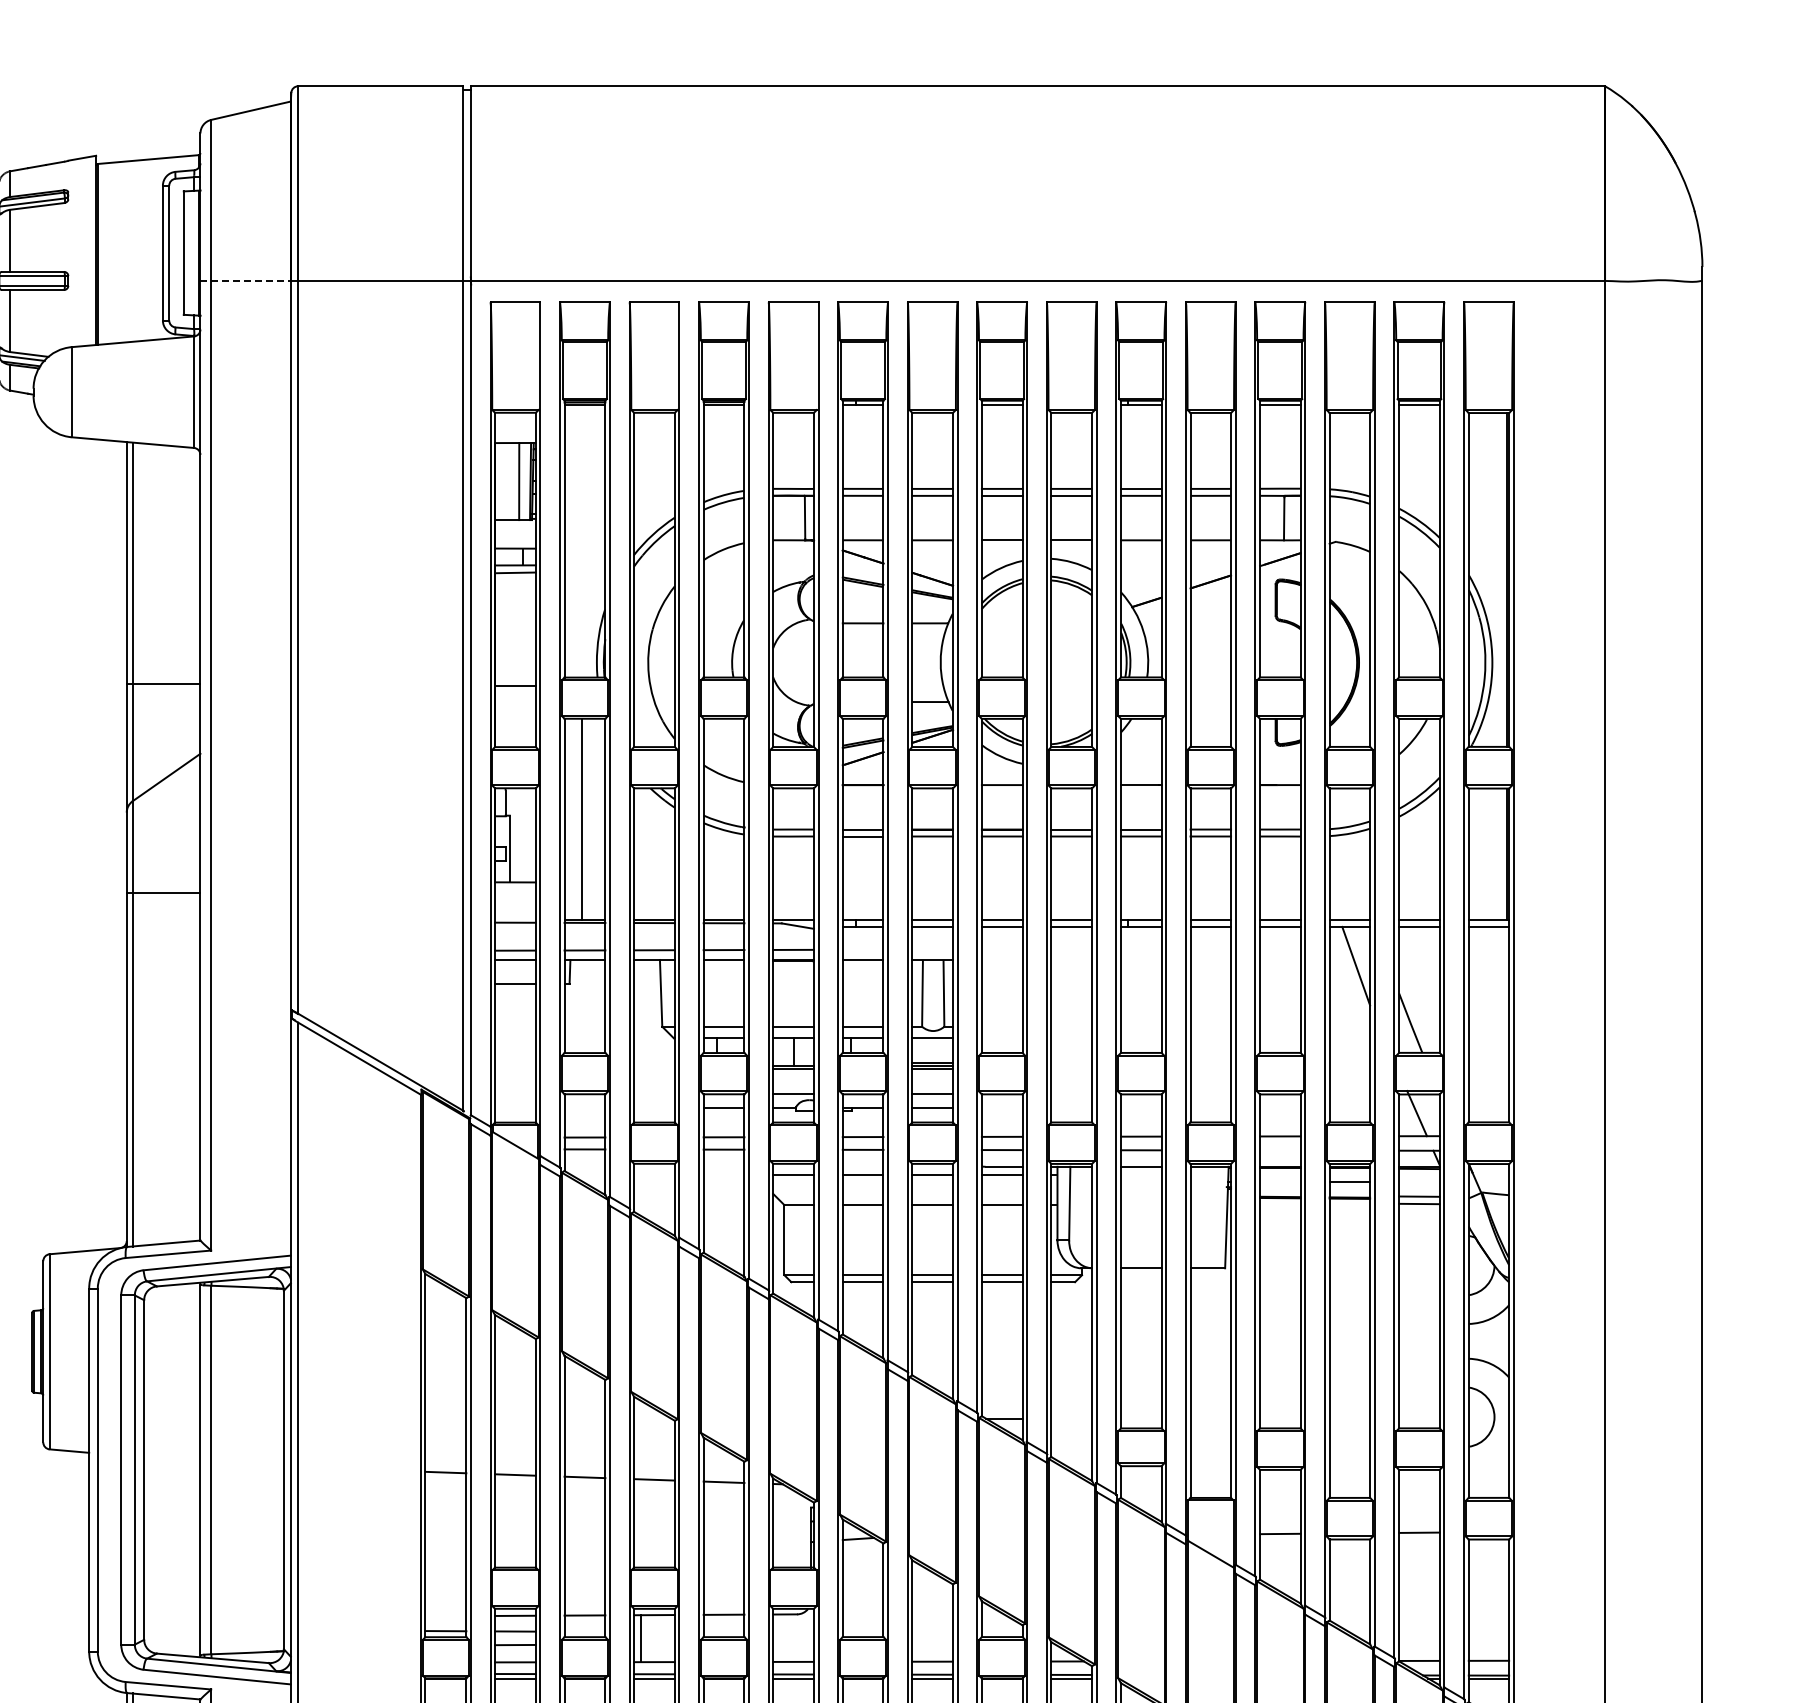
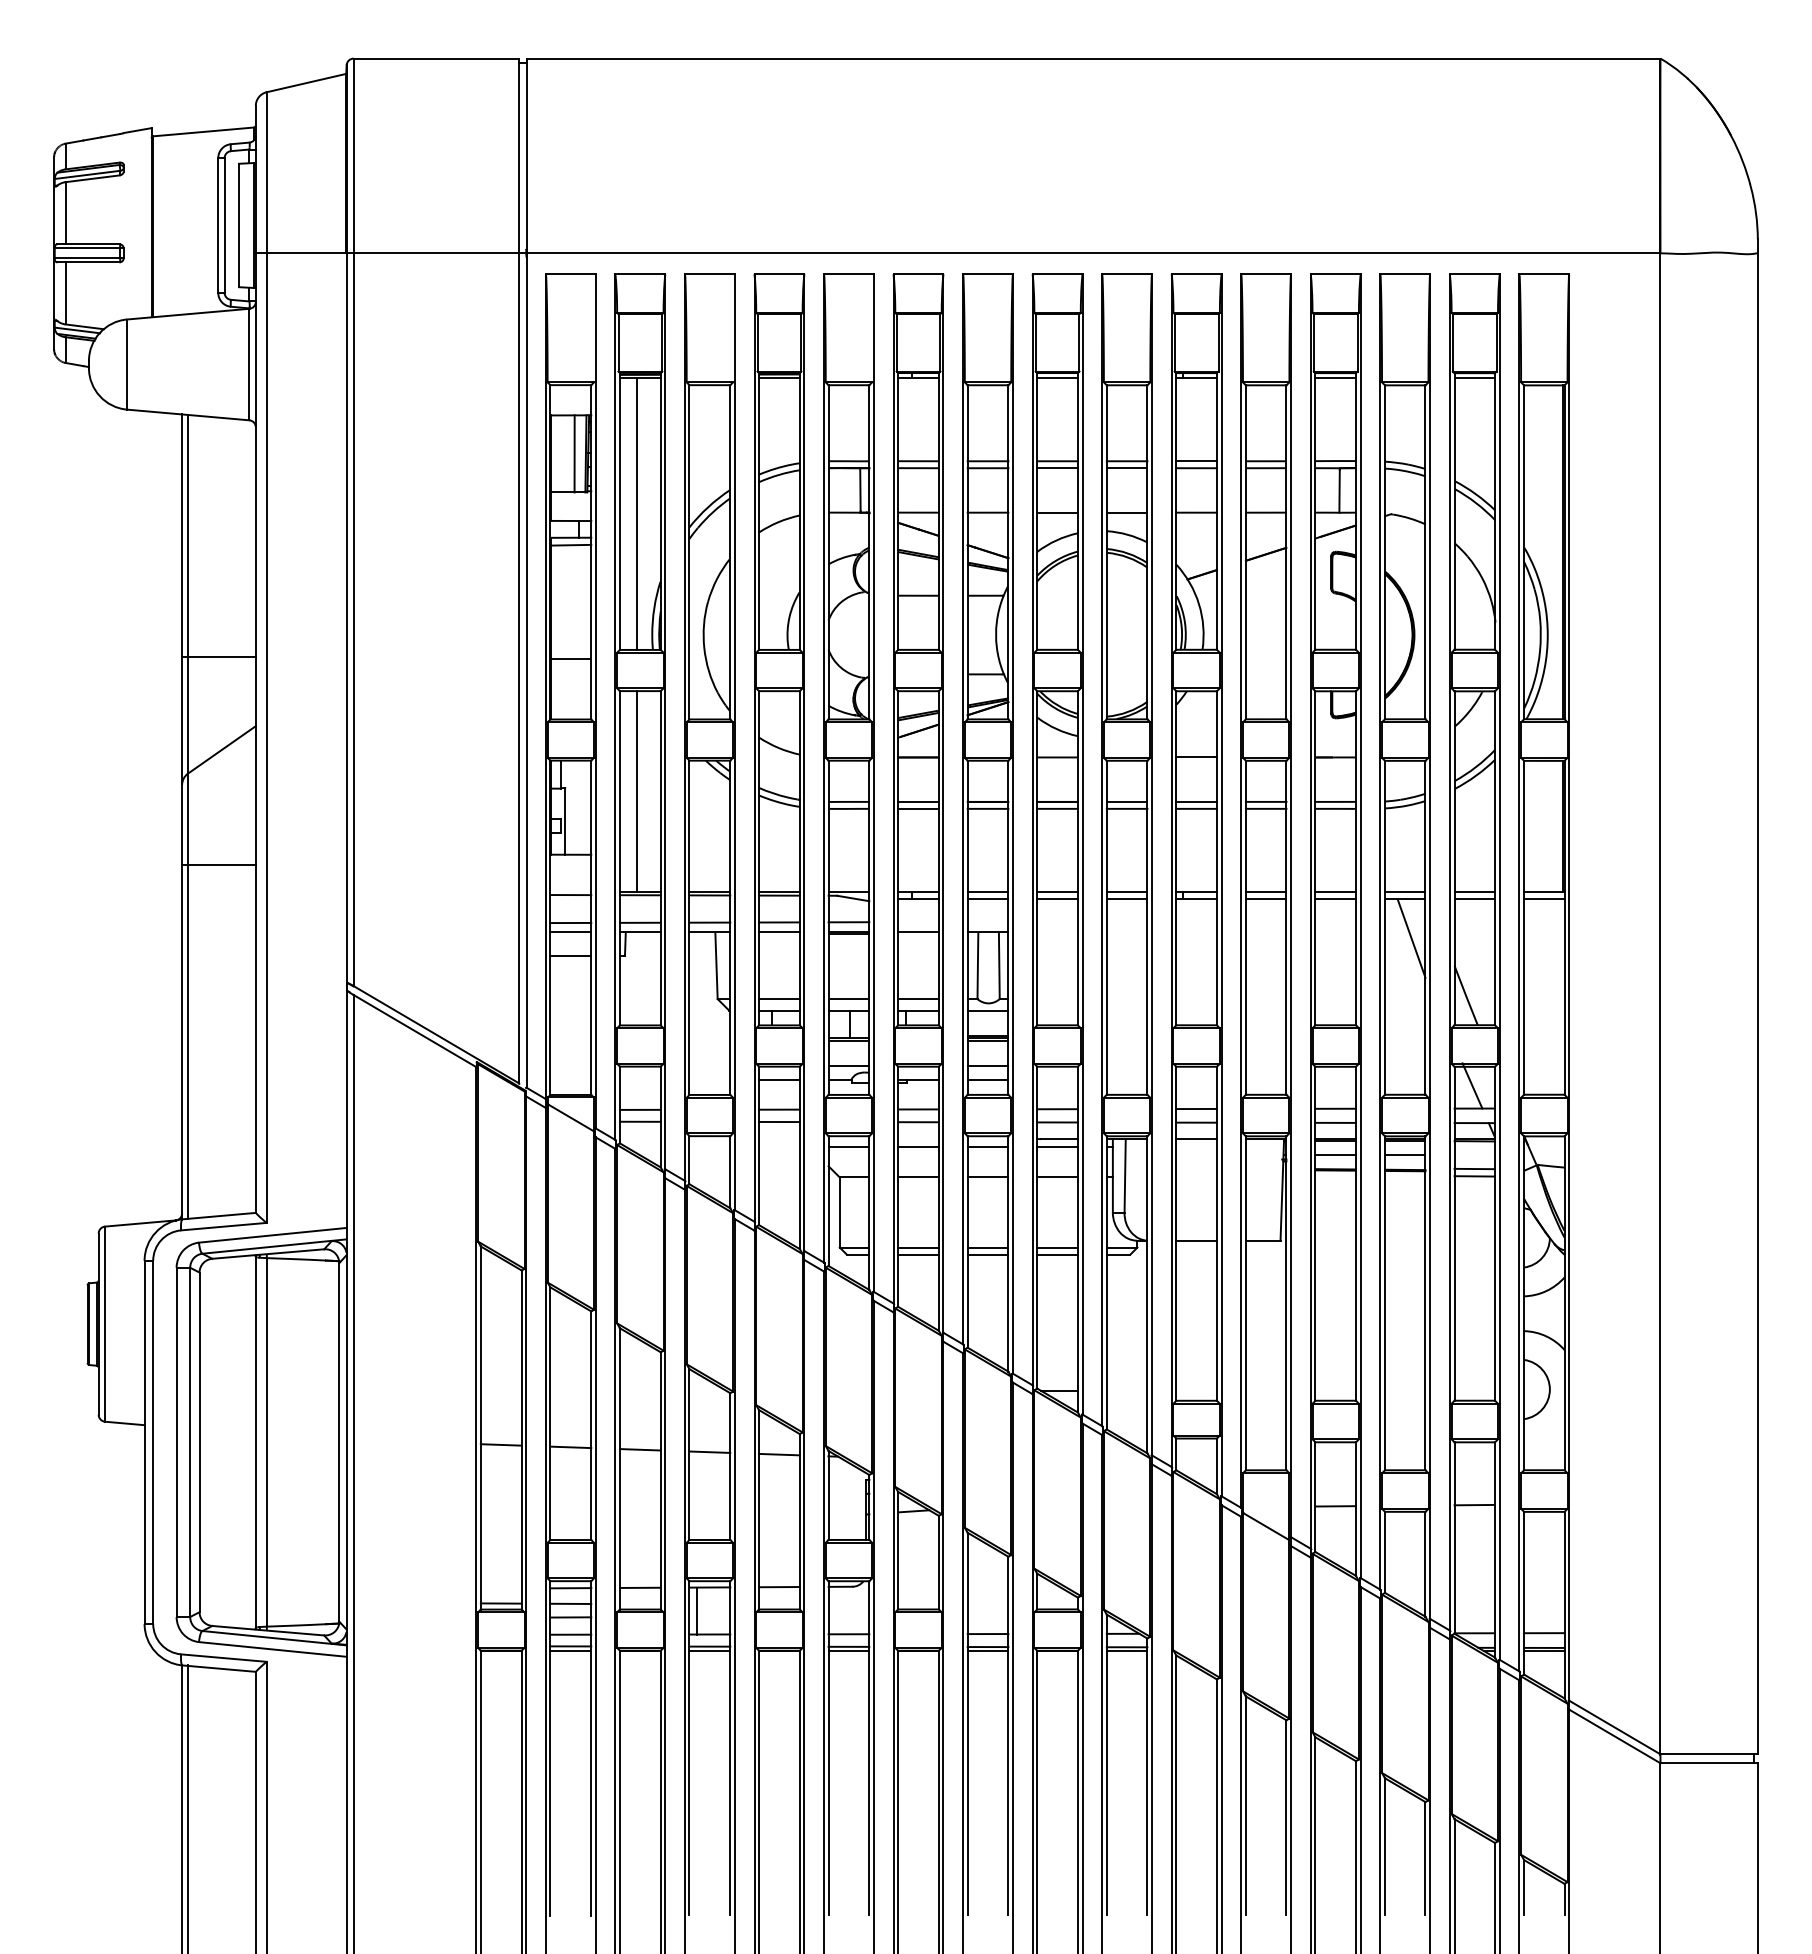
line: (246, 281) -> (301, 253), dashed -> solid
line: (582, 541) -> (637, 513), added
line: (1280, 1150) -> (1335, 1122), added
line: (1280, 1182) -> (1335, 1154), added

